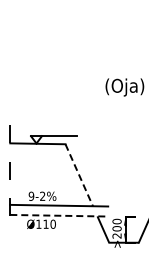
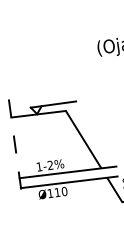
line: (79, 175) -> (83, 139), dashed -> solid
text: (31, 195) -> (39, 166), 9-2% -> 1-2%
line: (59, 215) -> (69, 182), dashed -> solid

